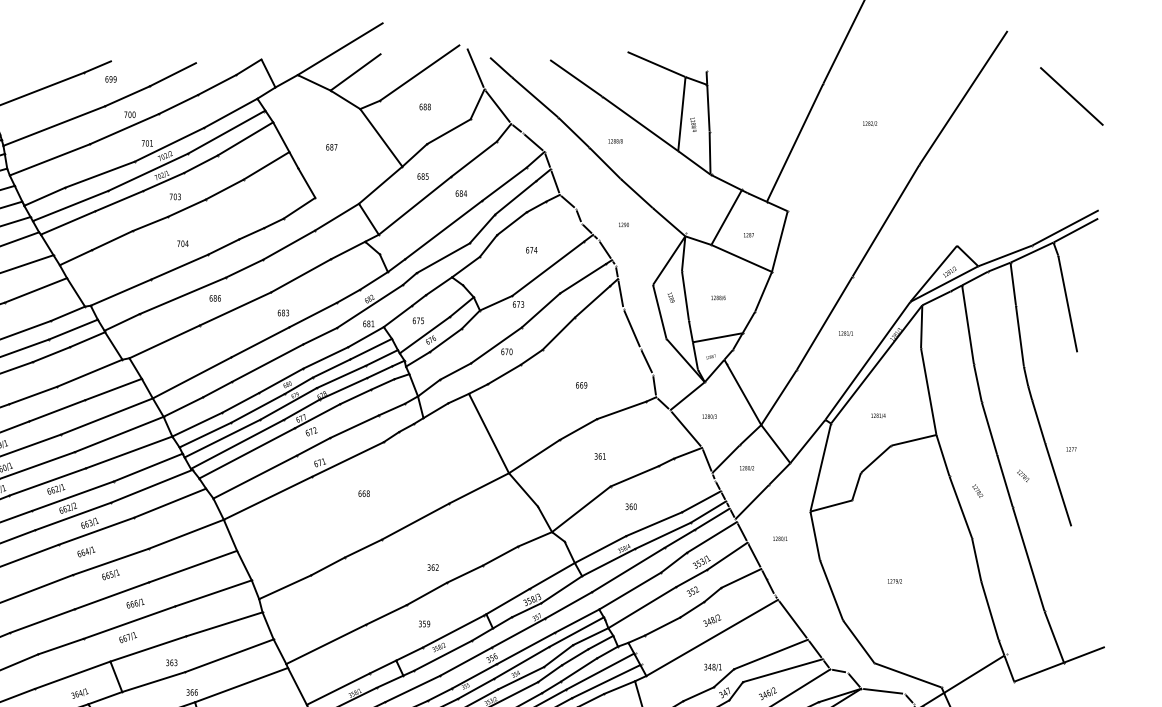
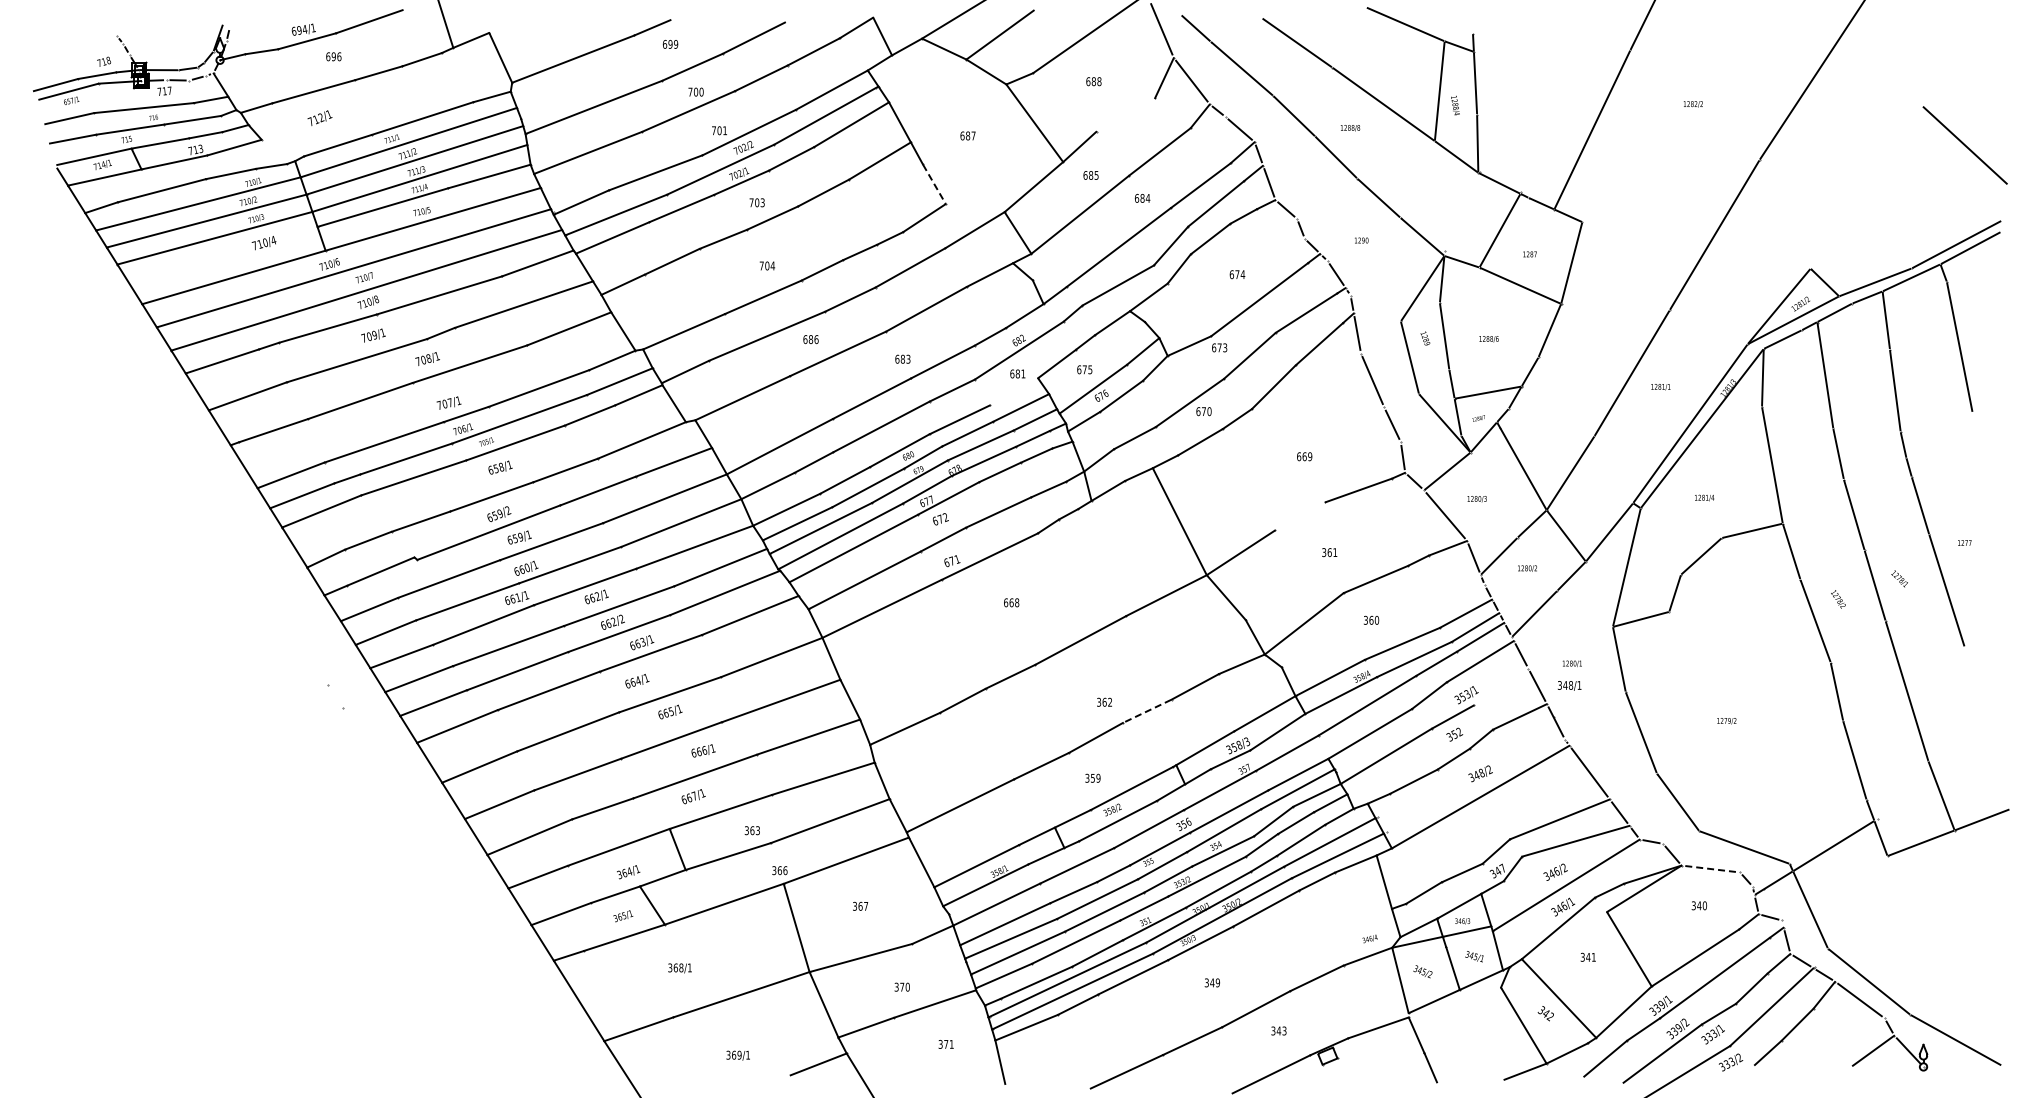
line: (1071, 96) -> (1964, 145), moved
line: (448, 131) -> (1125, 114), removed
line: (306, 183) -> (934, 184), solid -> dashed
line: (365, 336) -> (1013, 391), removed
line: (578, 429) -> (1300, 516), removed
line: (727, 555) -> (1501, 686), removed
line: (464, 574) -> (1146, 711), solid -> dashed
text: (712, 667) -> (1569, 685), moved
line: (882, 691) -> (1710, 869), solid -> dashed

